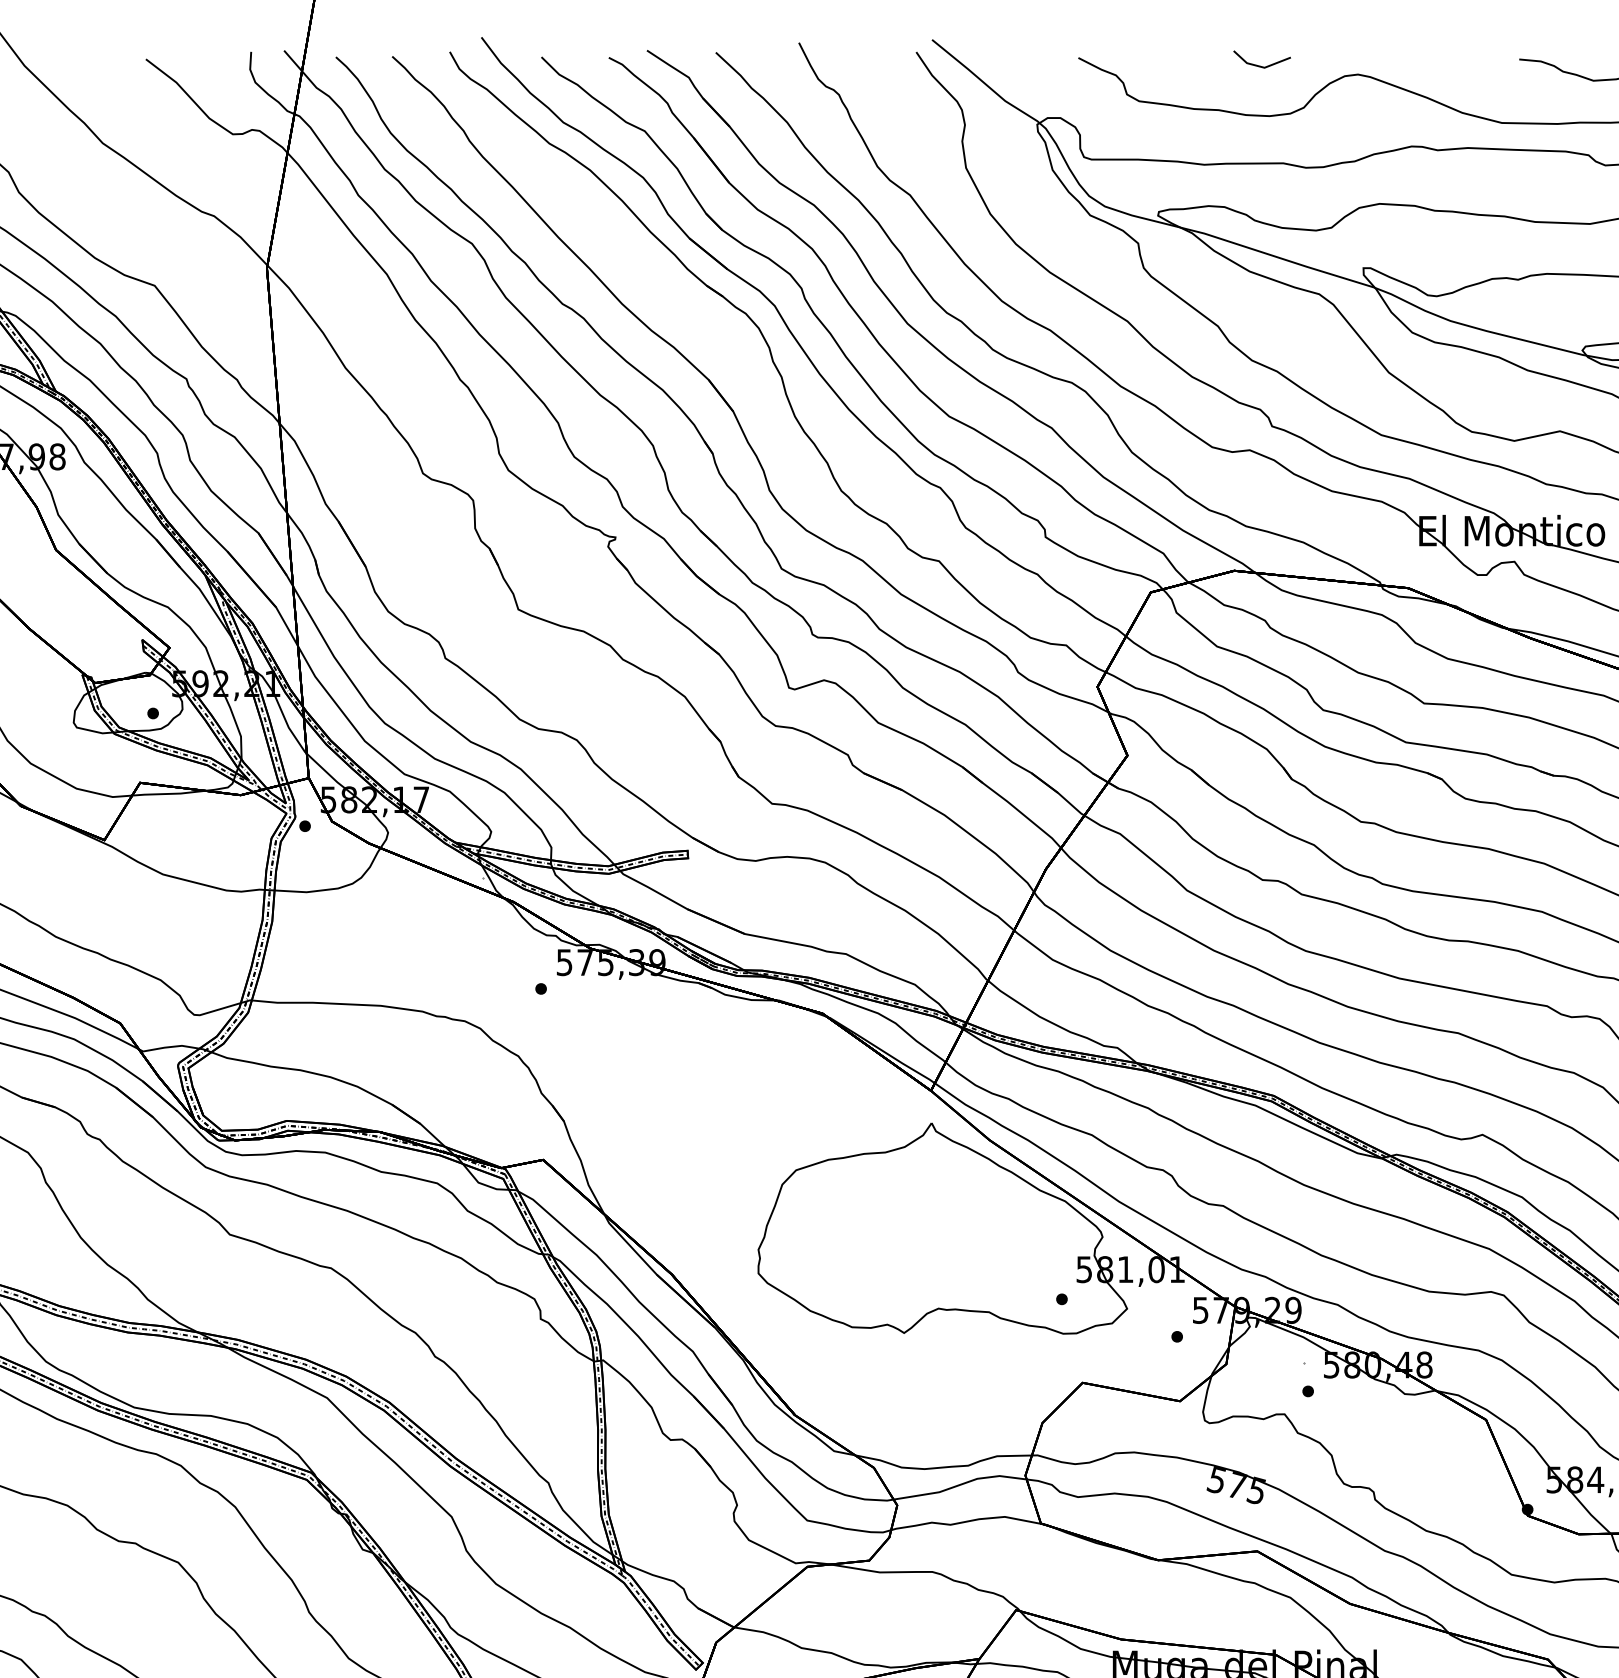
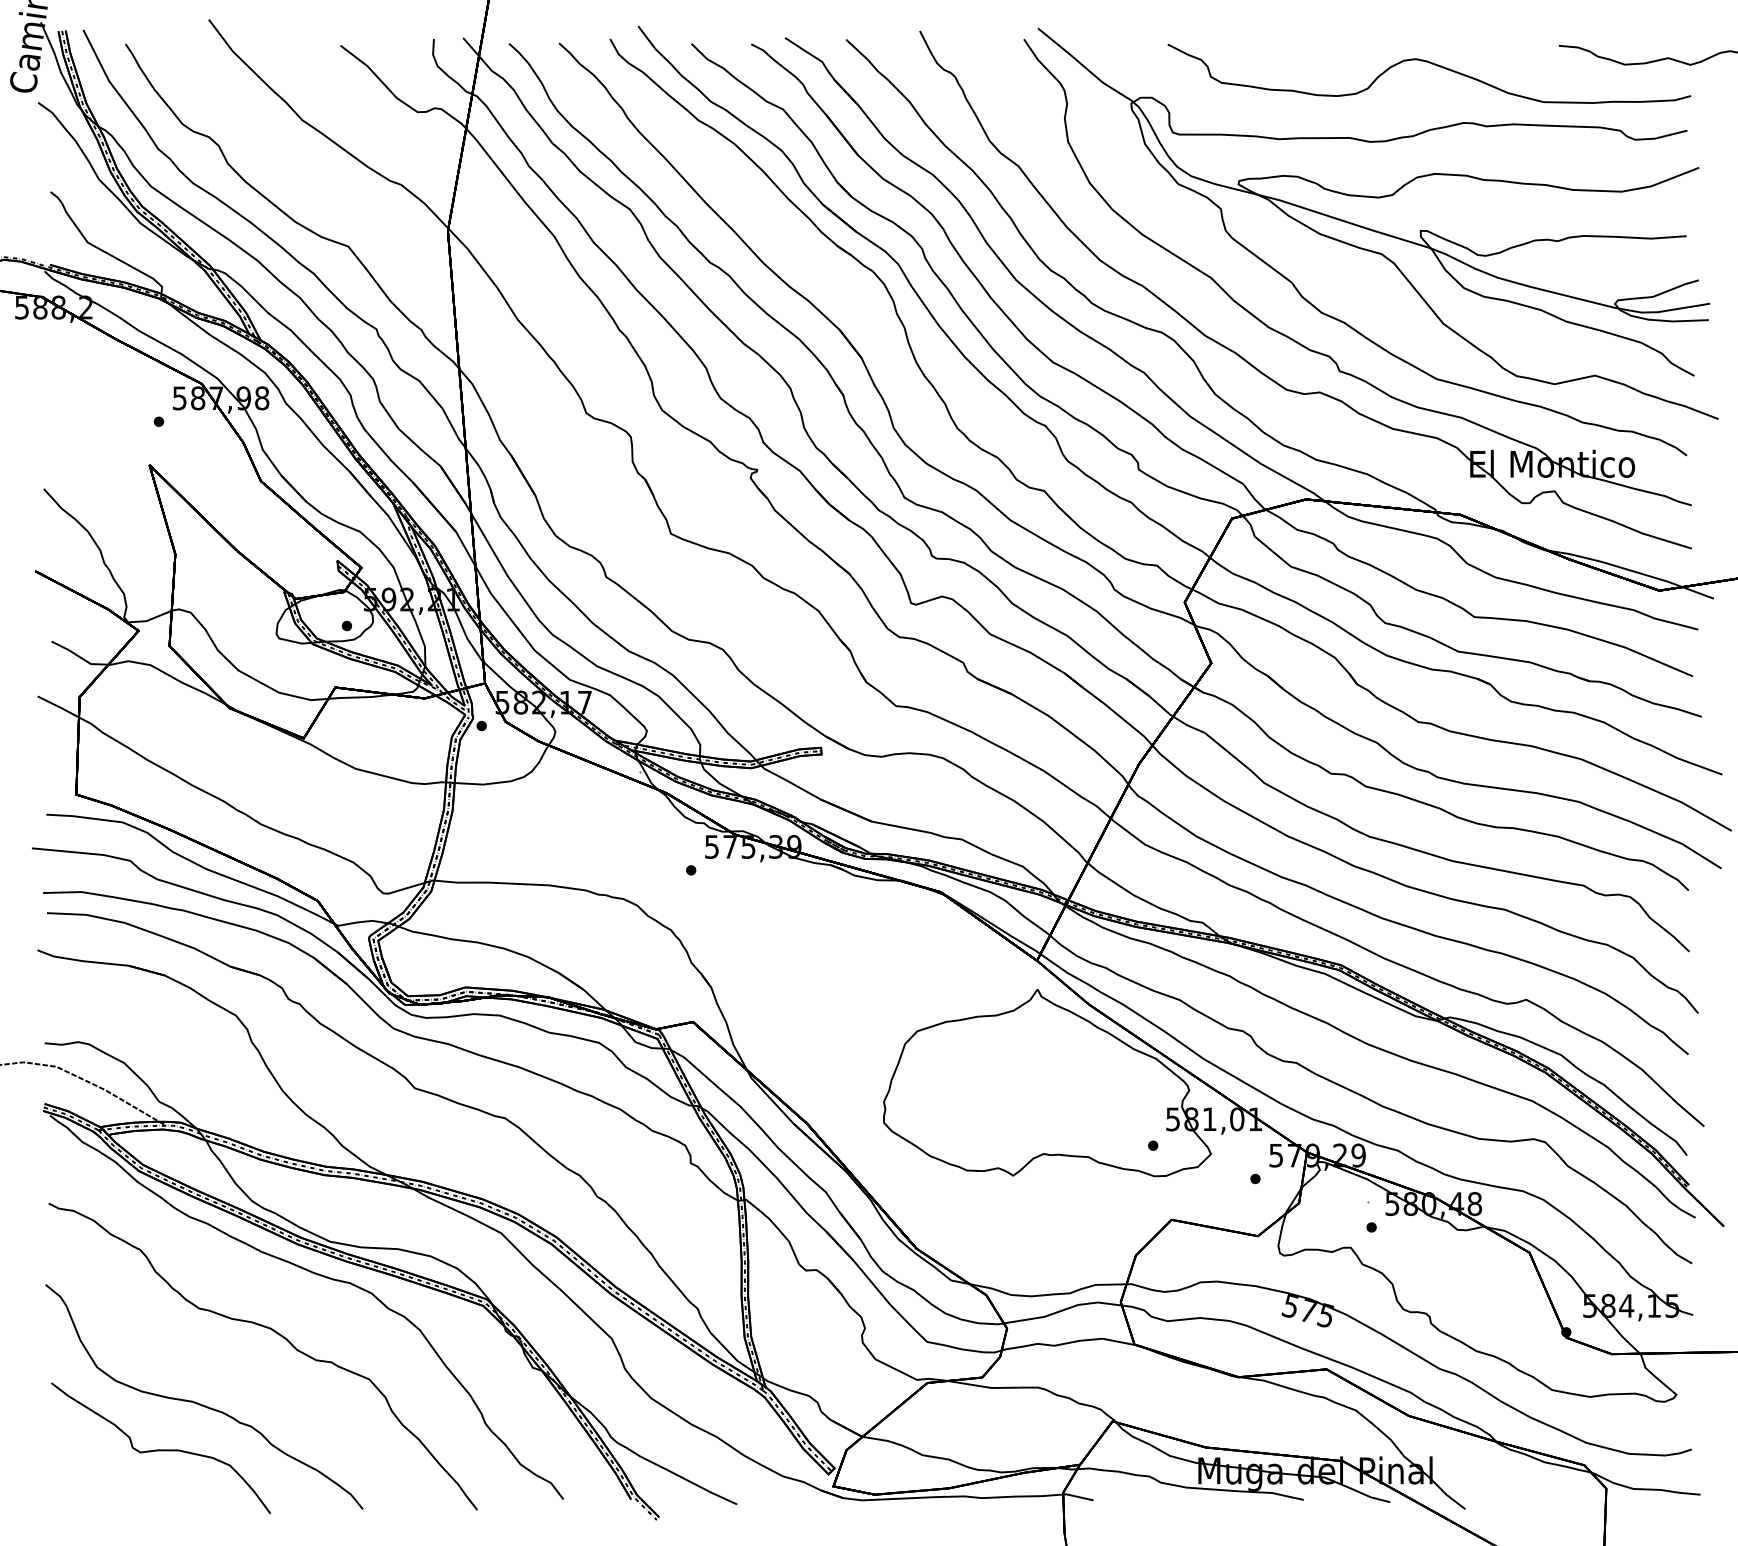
line: (1258, 64) -> (1327, 50), removed

